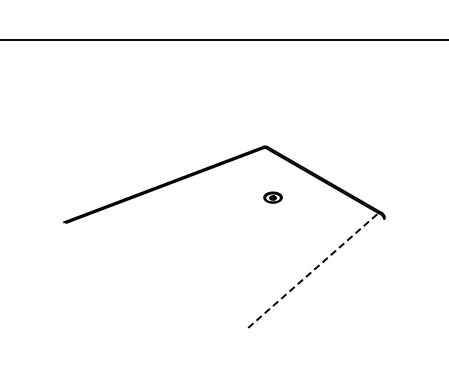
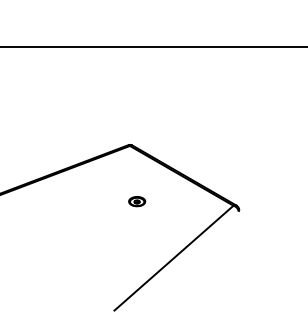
part: (272, 197) -> (136, 201), moved
line: (313, 270) -> (174, 258), dashed -> solid

